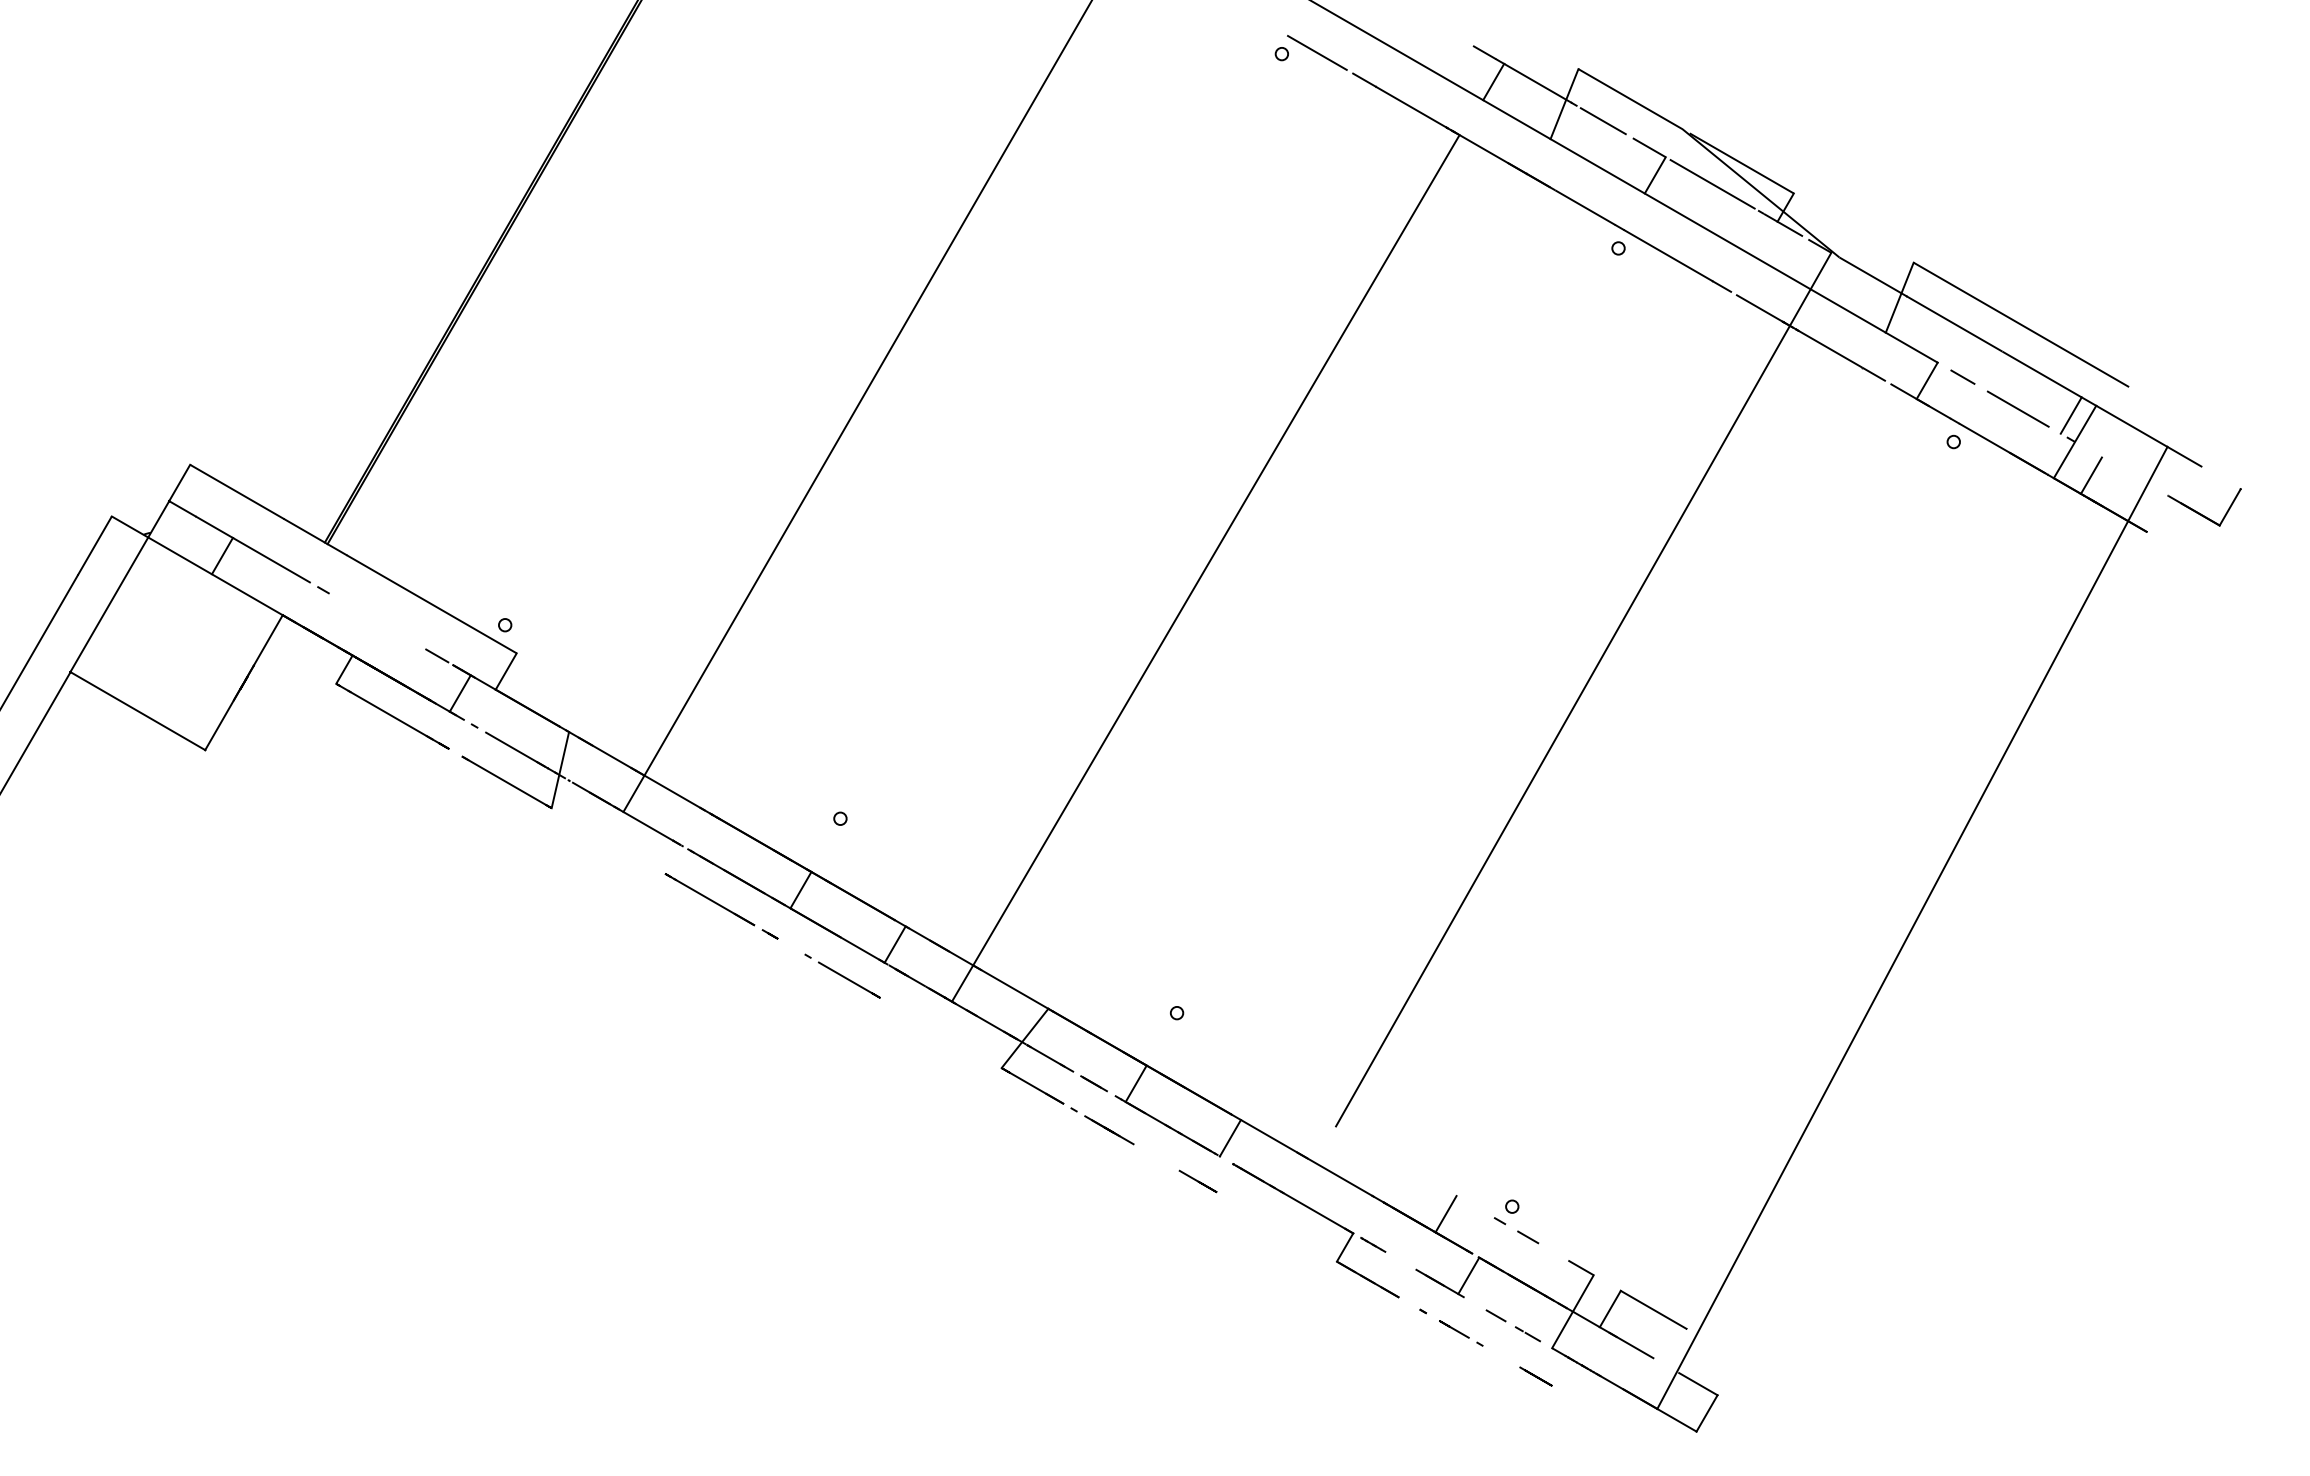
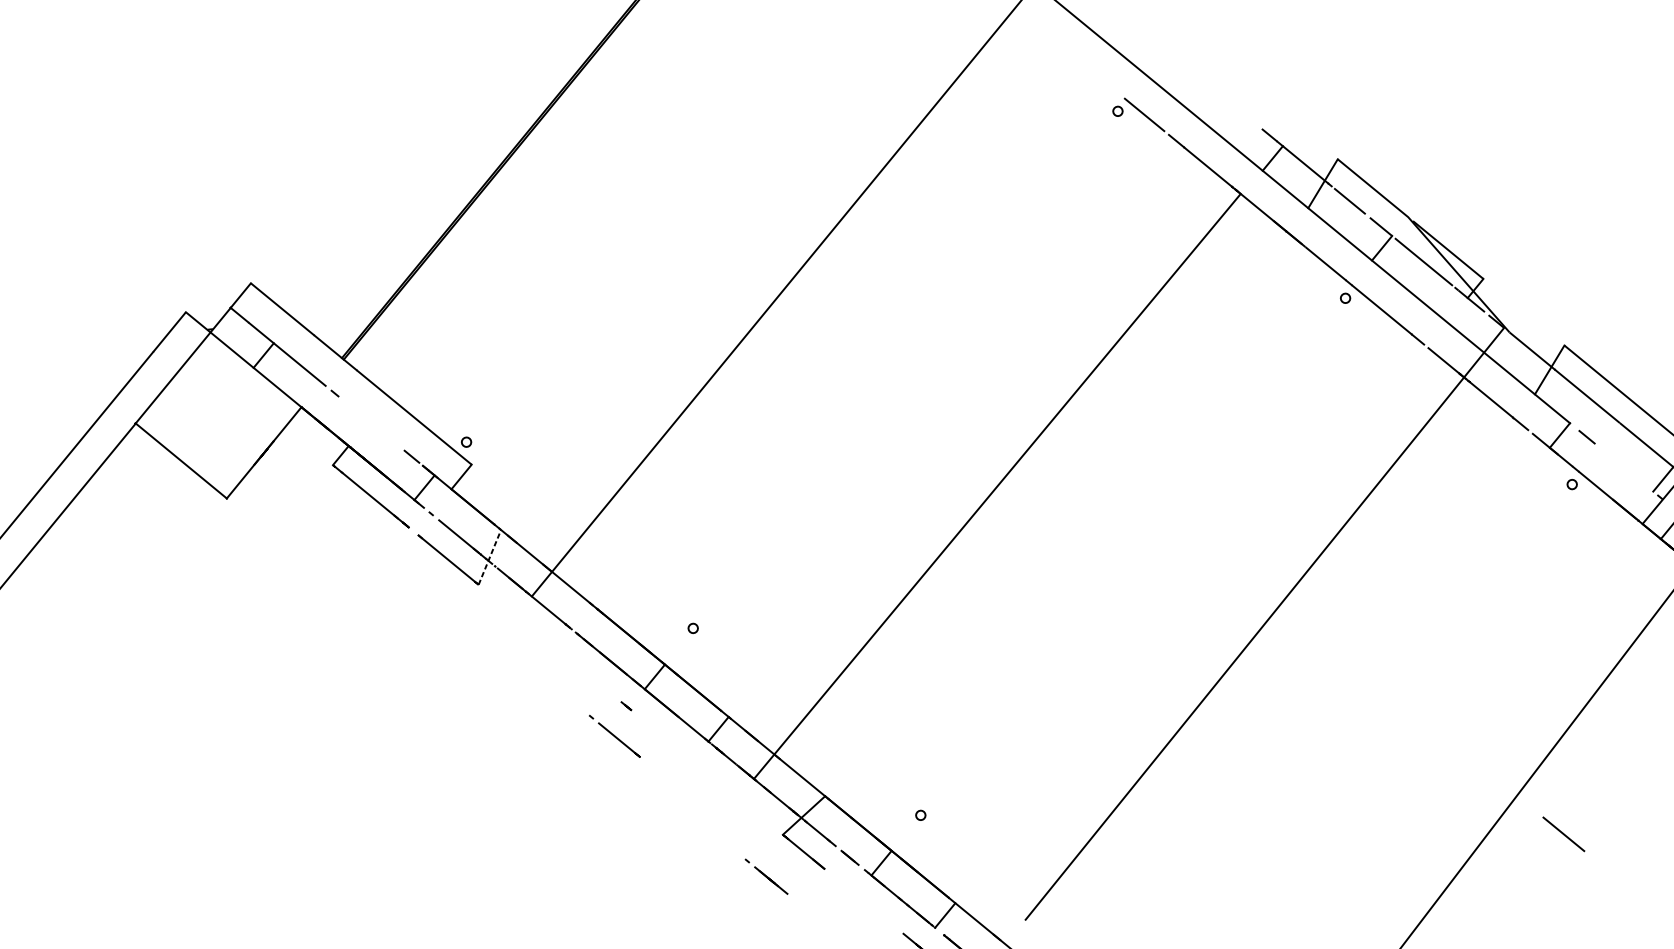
line: (2017, 408) -> (1563, 833), moved
line: (560, 769) -> (490, 556), solid -> dashed
line: (709, 899) -> (585, 672), removed
line: (842, 975) -> (614, 735), moved
line: (1102, 1126) -> (766, 876), moved

